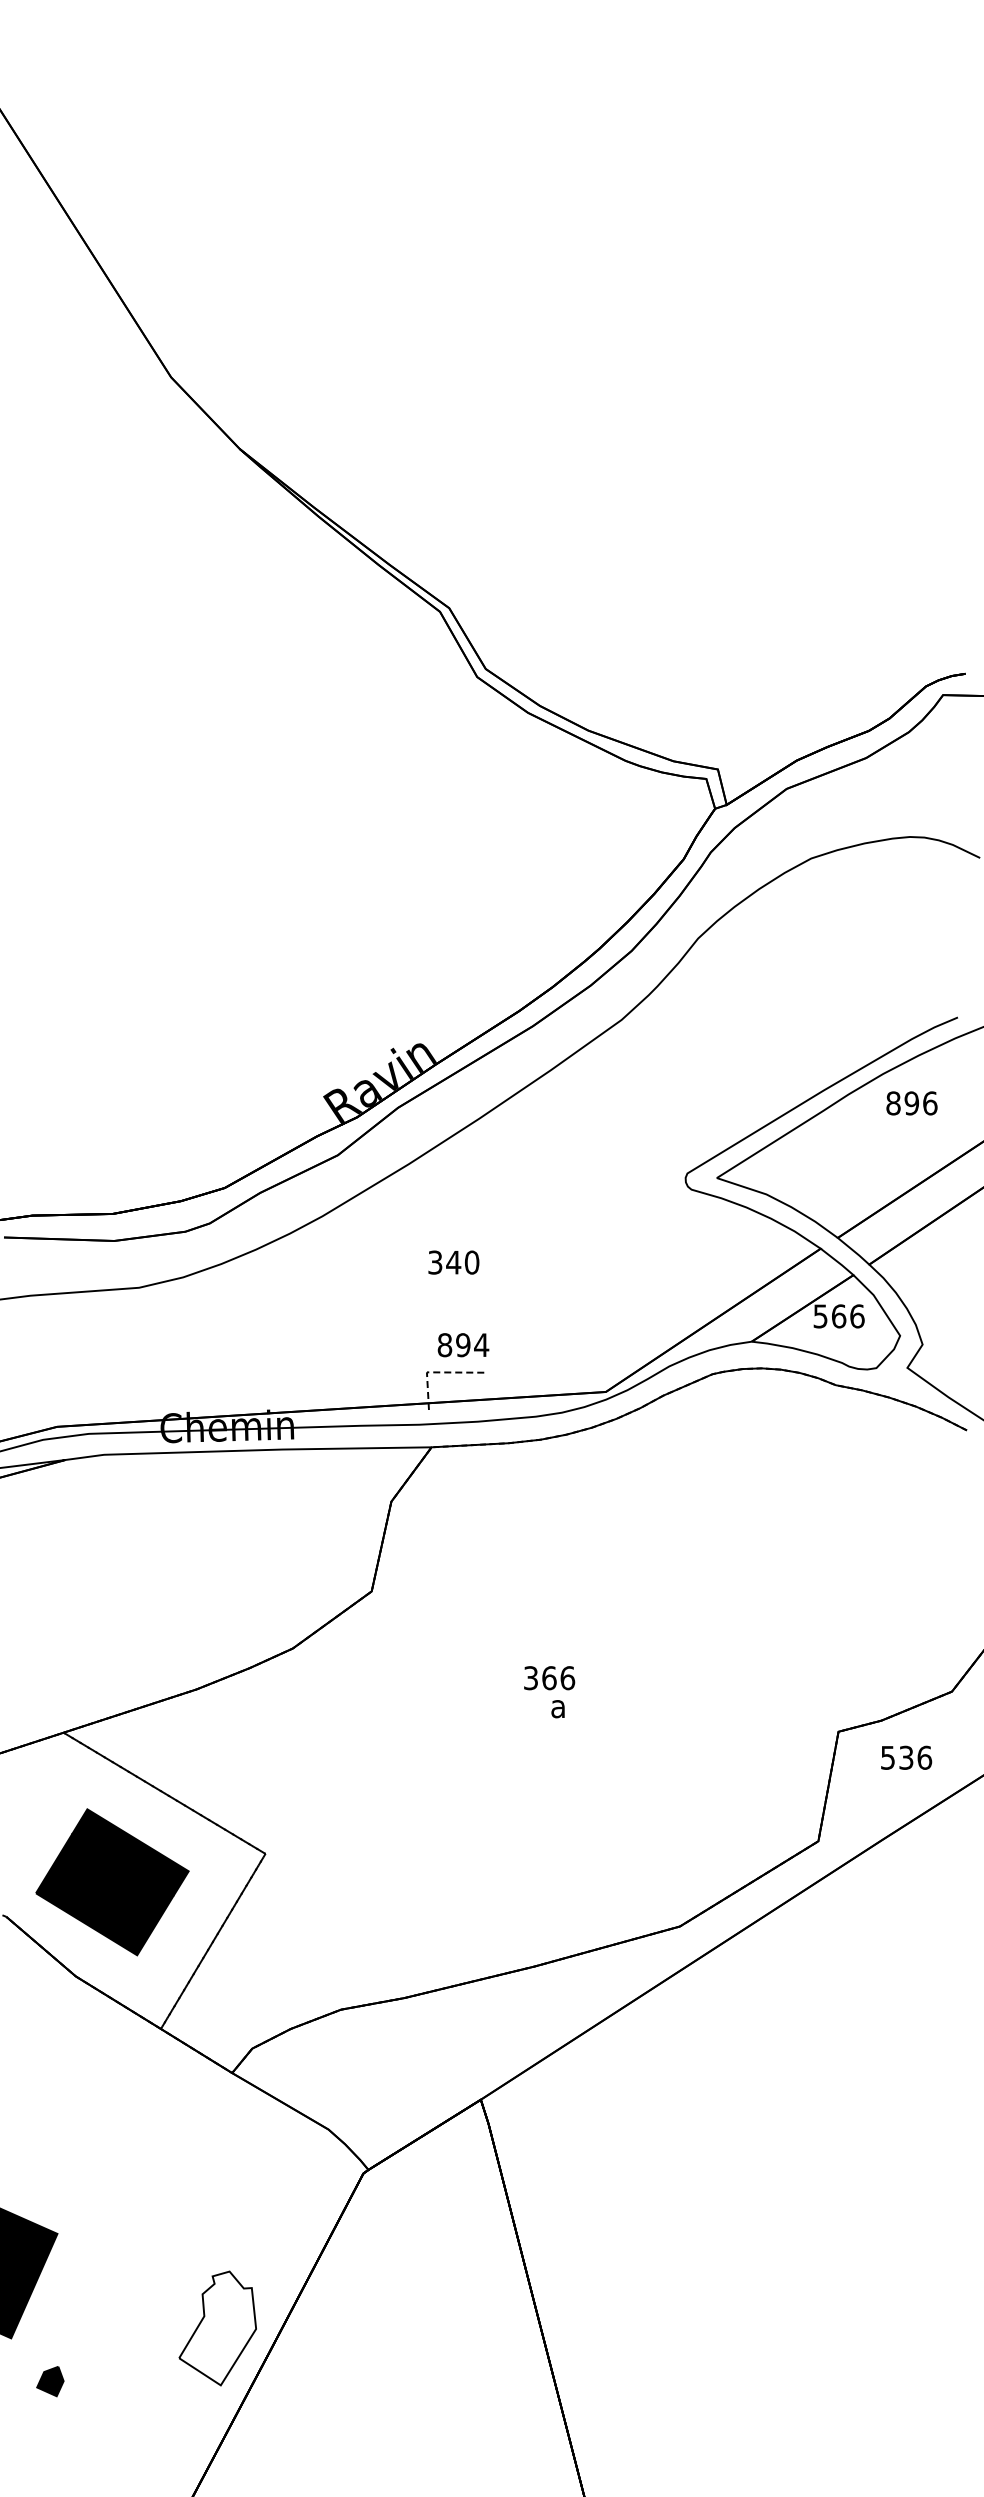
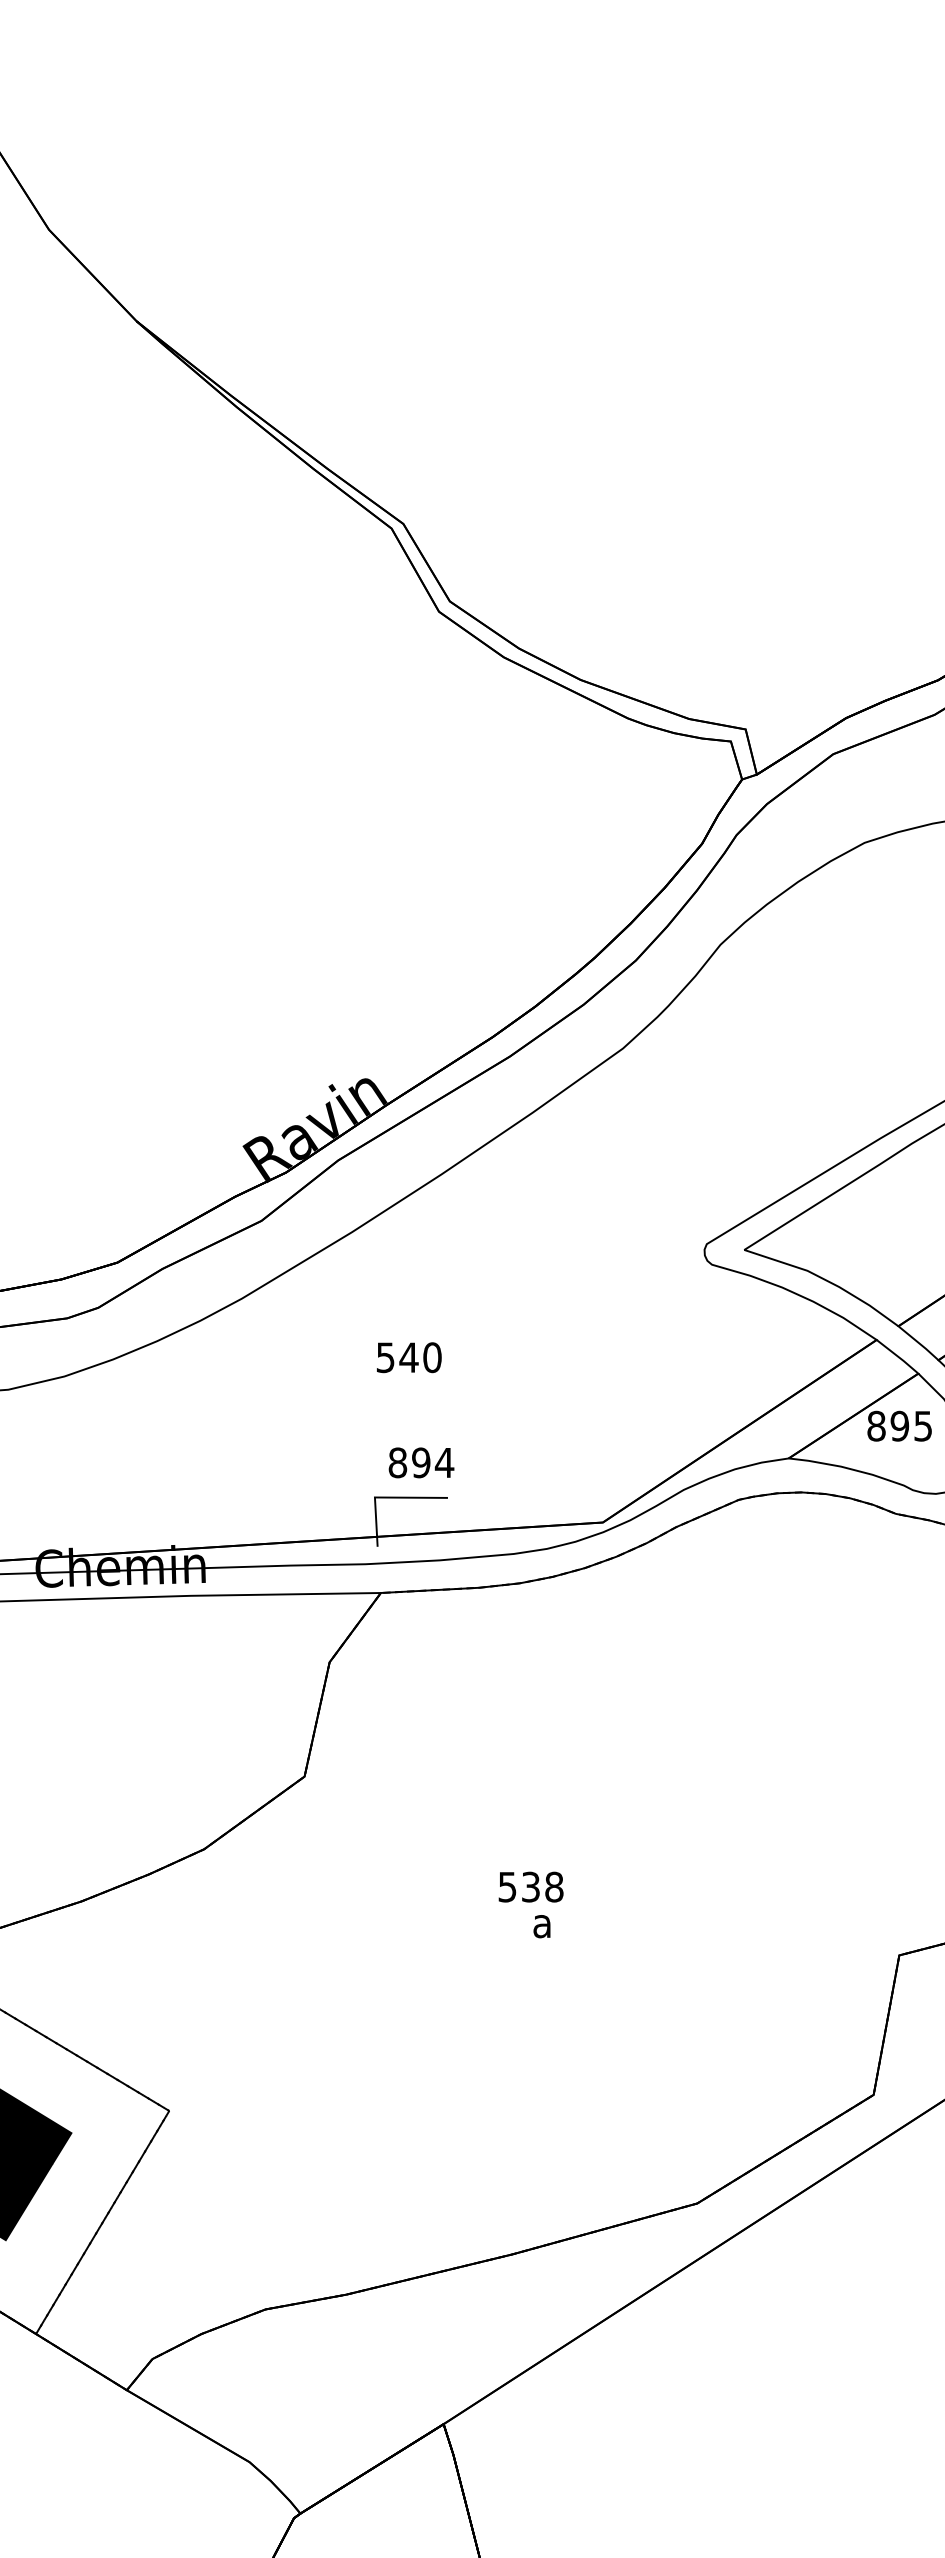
text: (435, 1261) -> (385, 1356), 340 -> 540
text: (838, 1316) -> (899, 1426), 566 -> 895
line: (435, 1372) -> (385, 1497), dashed -> solid
text: (549, 1678) -> (531, 1887), 366 -> 538

